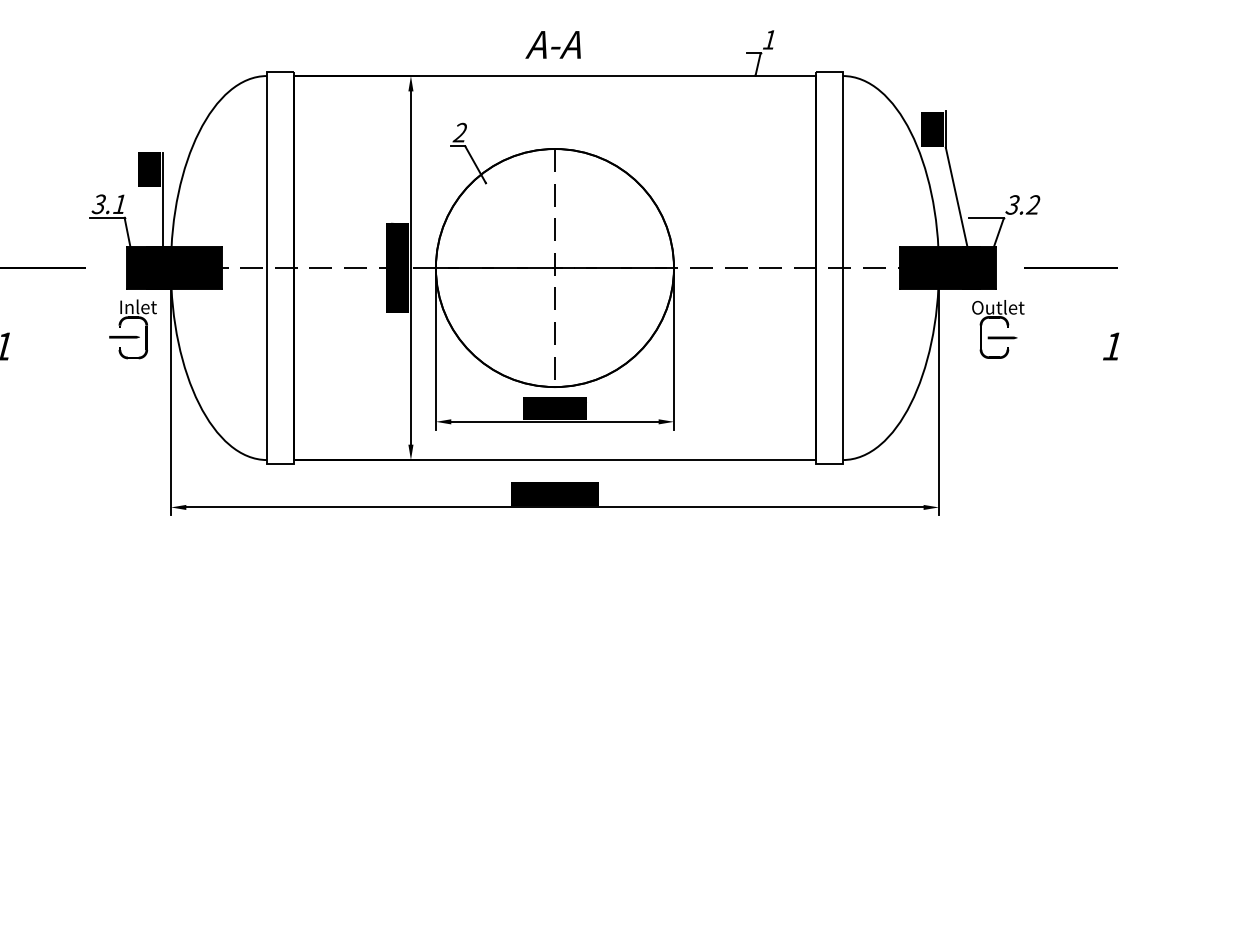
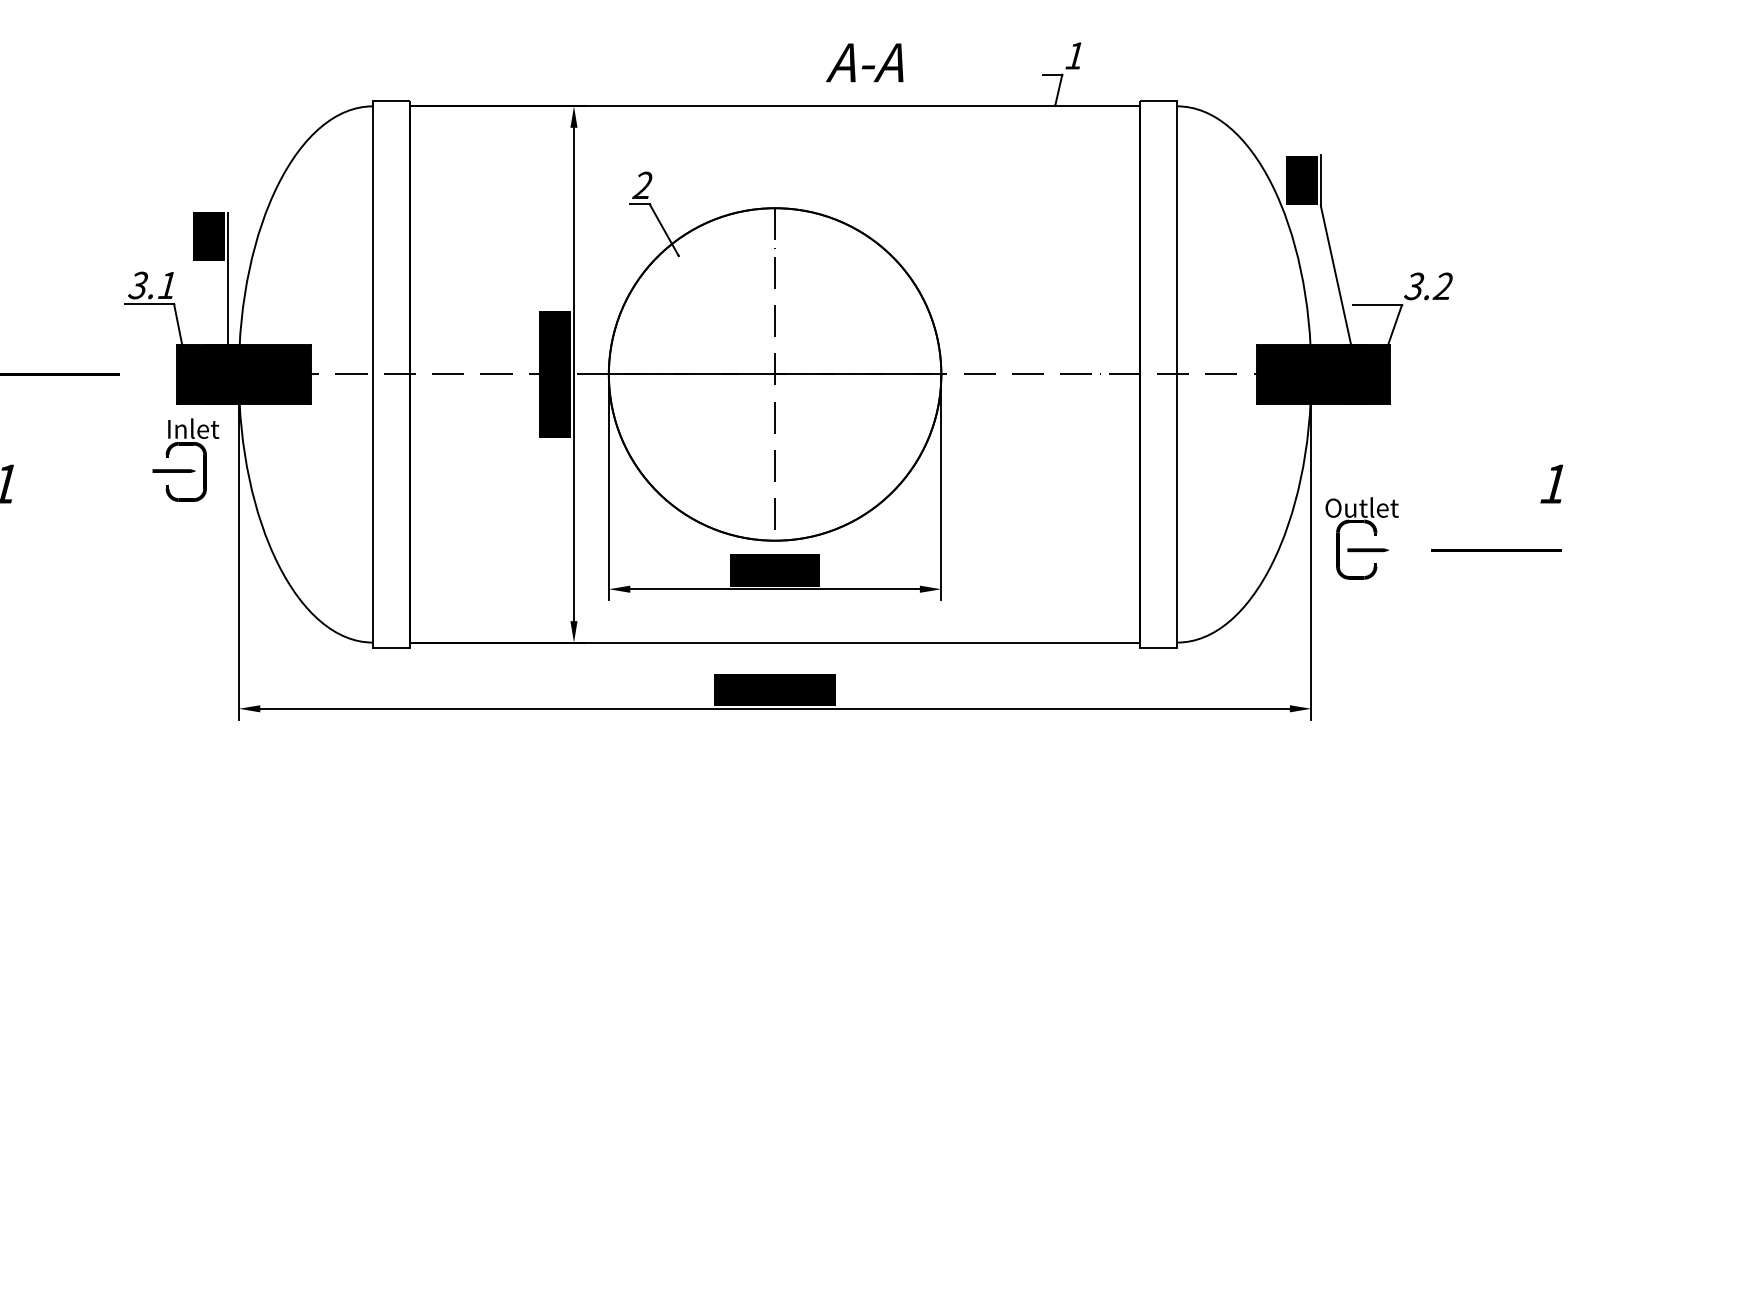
text: (552, 44) -> (863, 62), moved
line: (1070, 267) -> (1495, 549), moved
text: (998, 329) -> (1362, 538), moved

